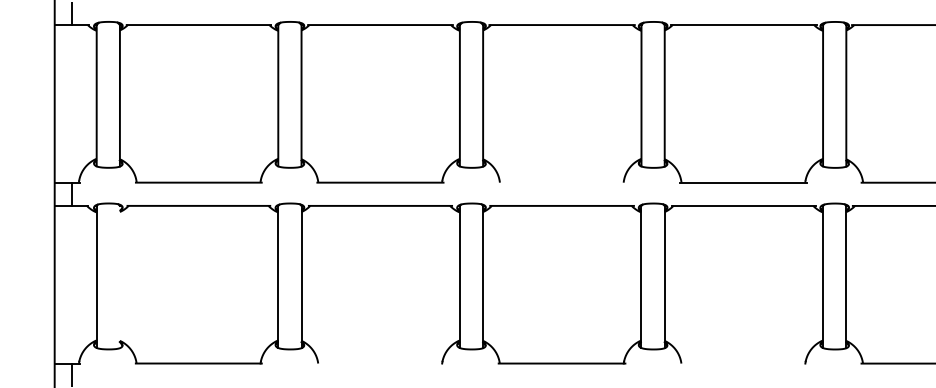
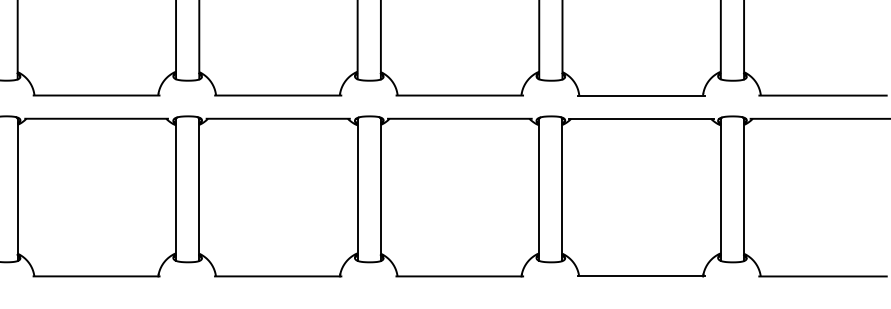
line: (561, 182) -> (459, 95), added
line: (119, 276) -> (17, 189), added
line: (380, 363) -> (278, 276), added
line: (743, 363) -> (641, 276), added

